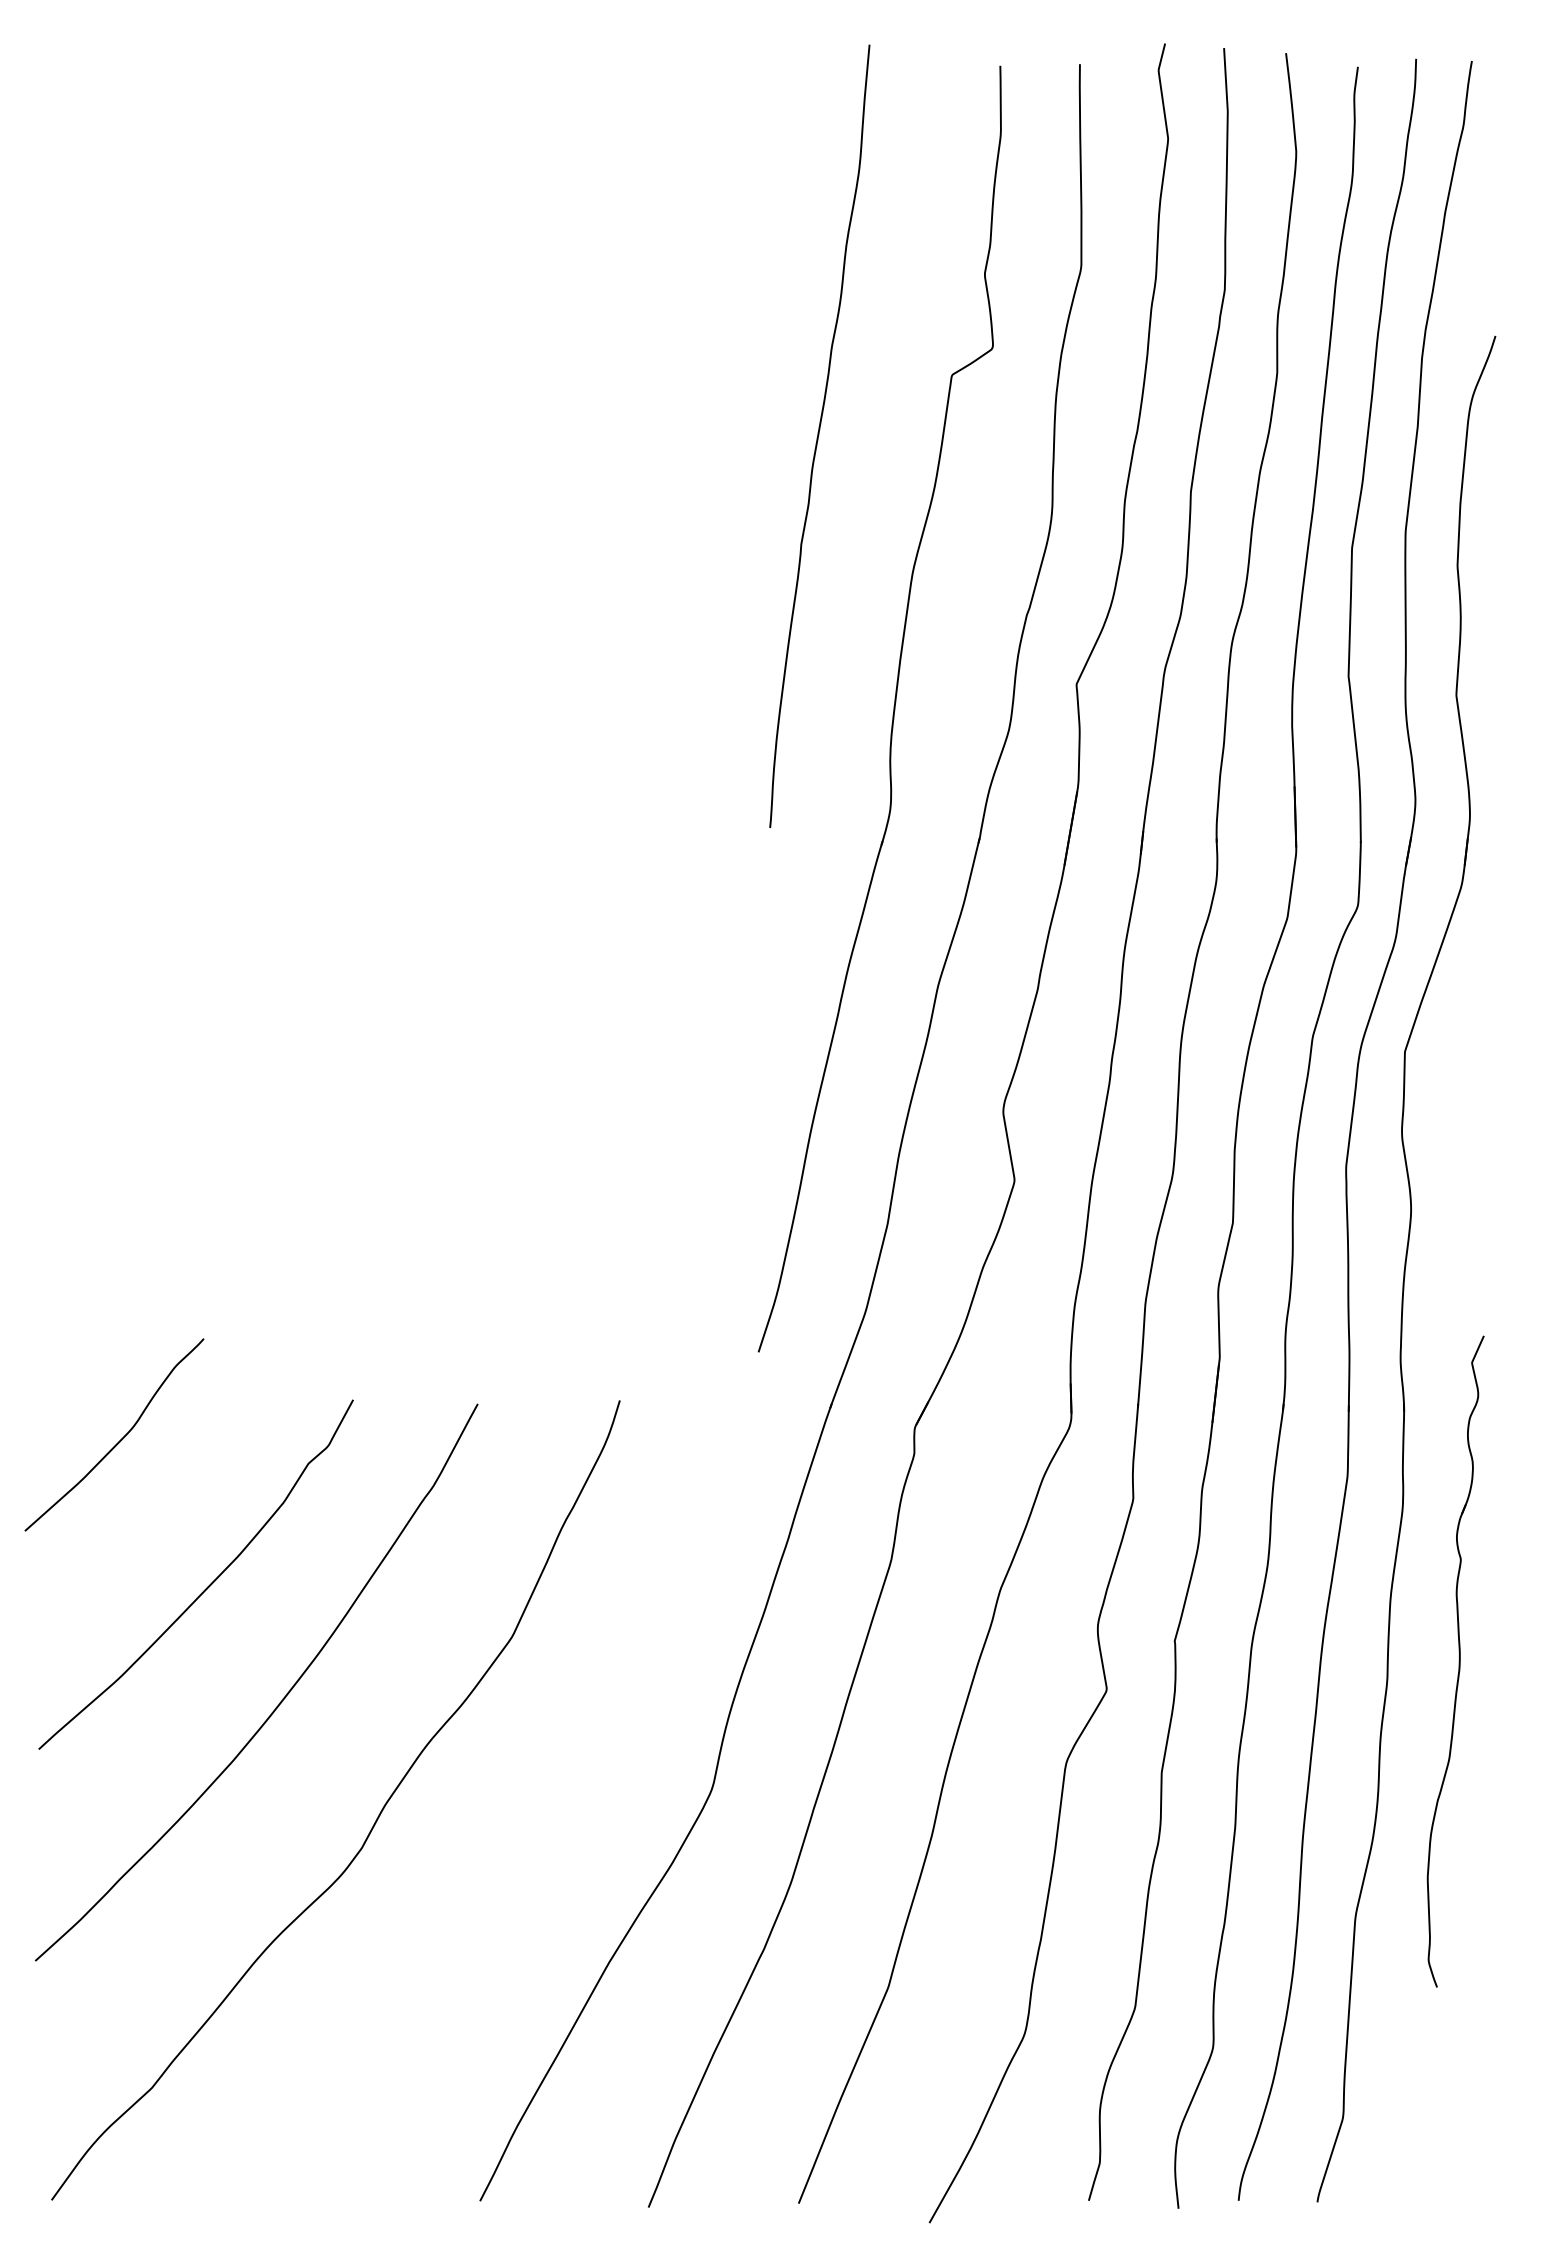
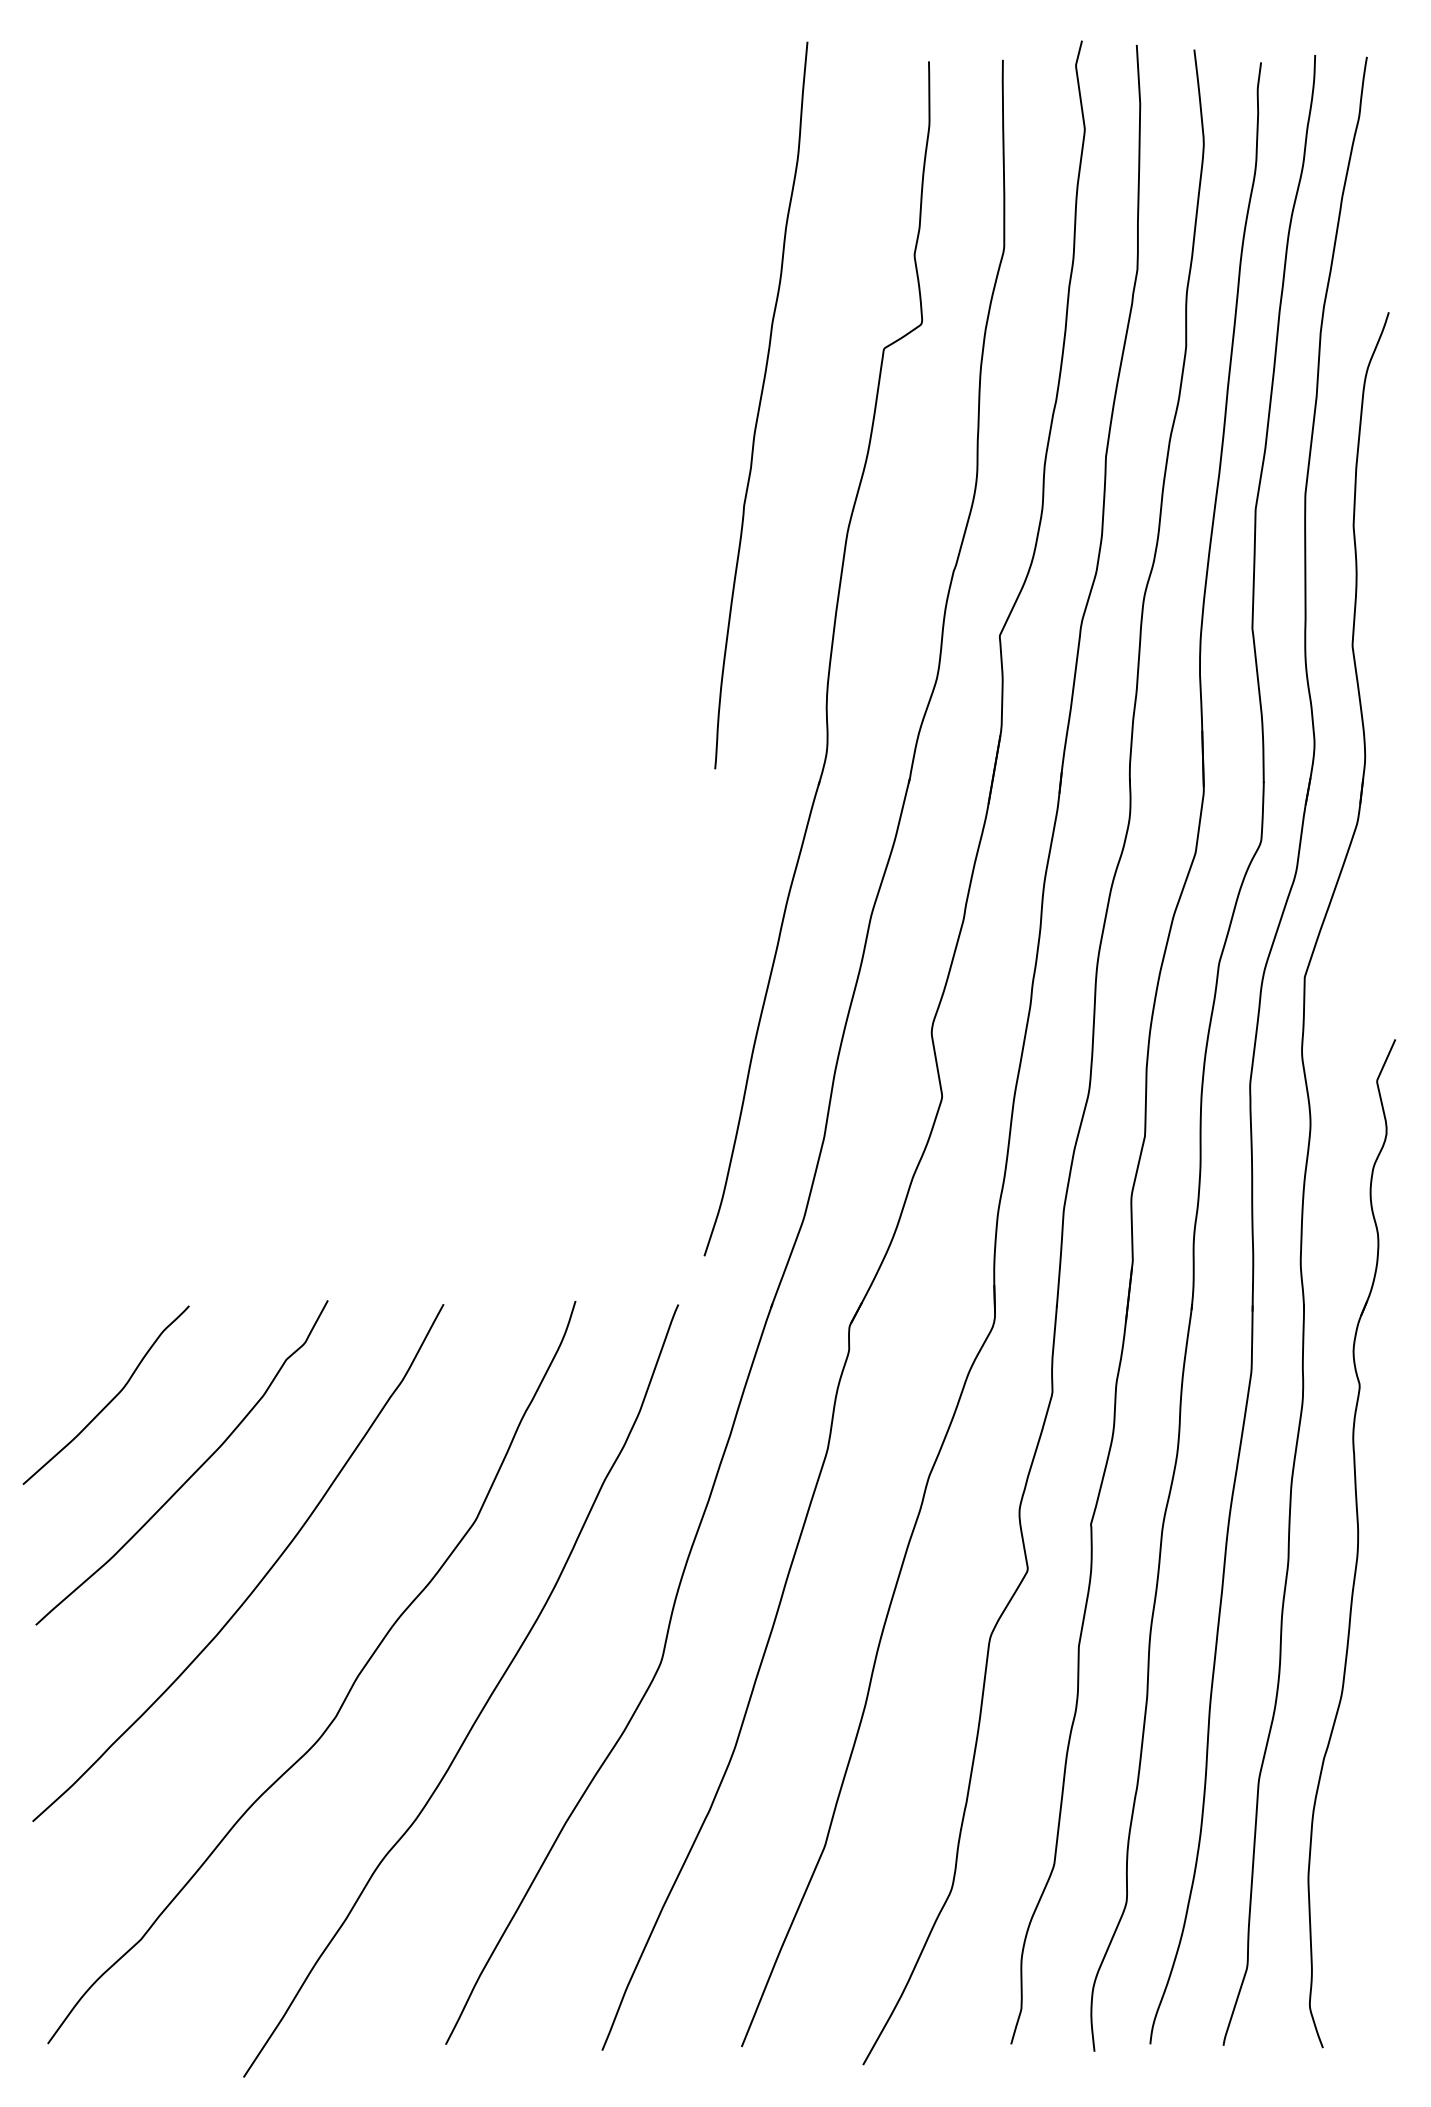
curve: (120, 1439) -> (111, 1399), moved
part: (1455, 1661) -> (1351, 1543), size x1.67
curve: (522, 1833) -> (485, 1703), added

